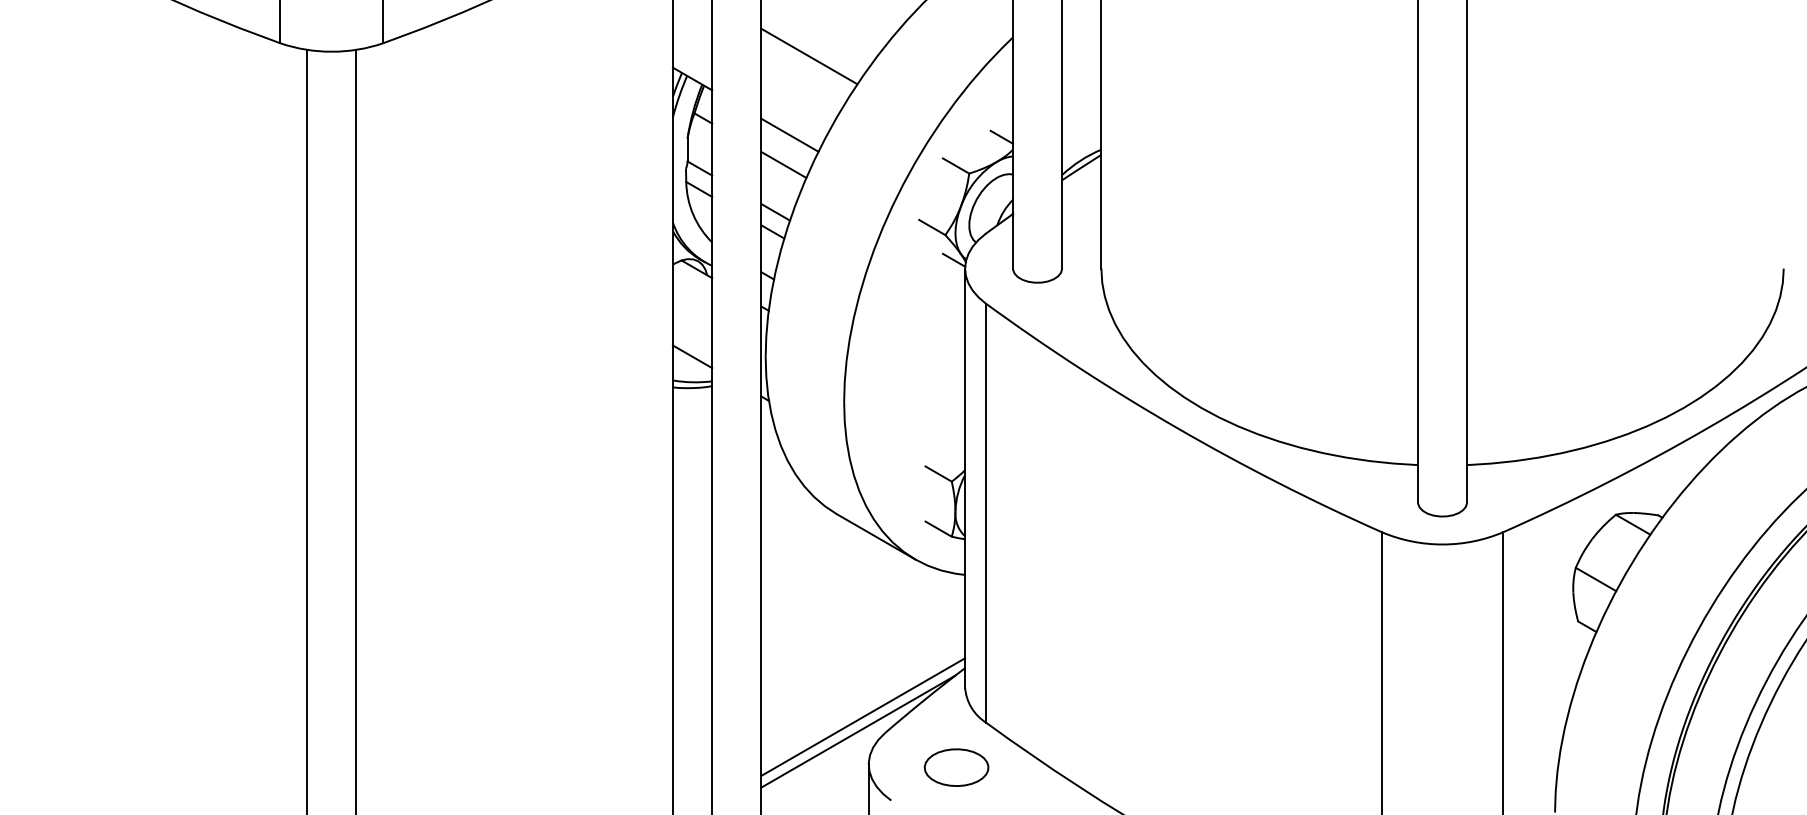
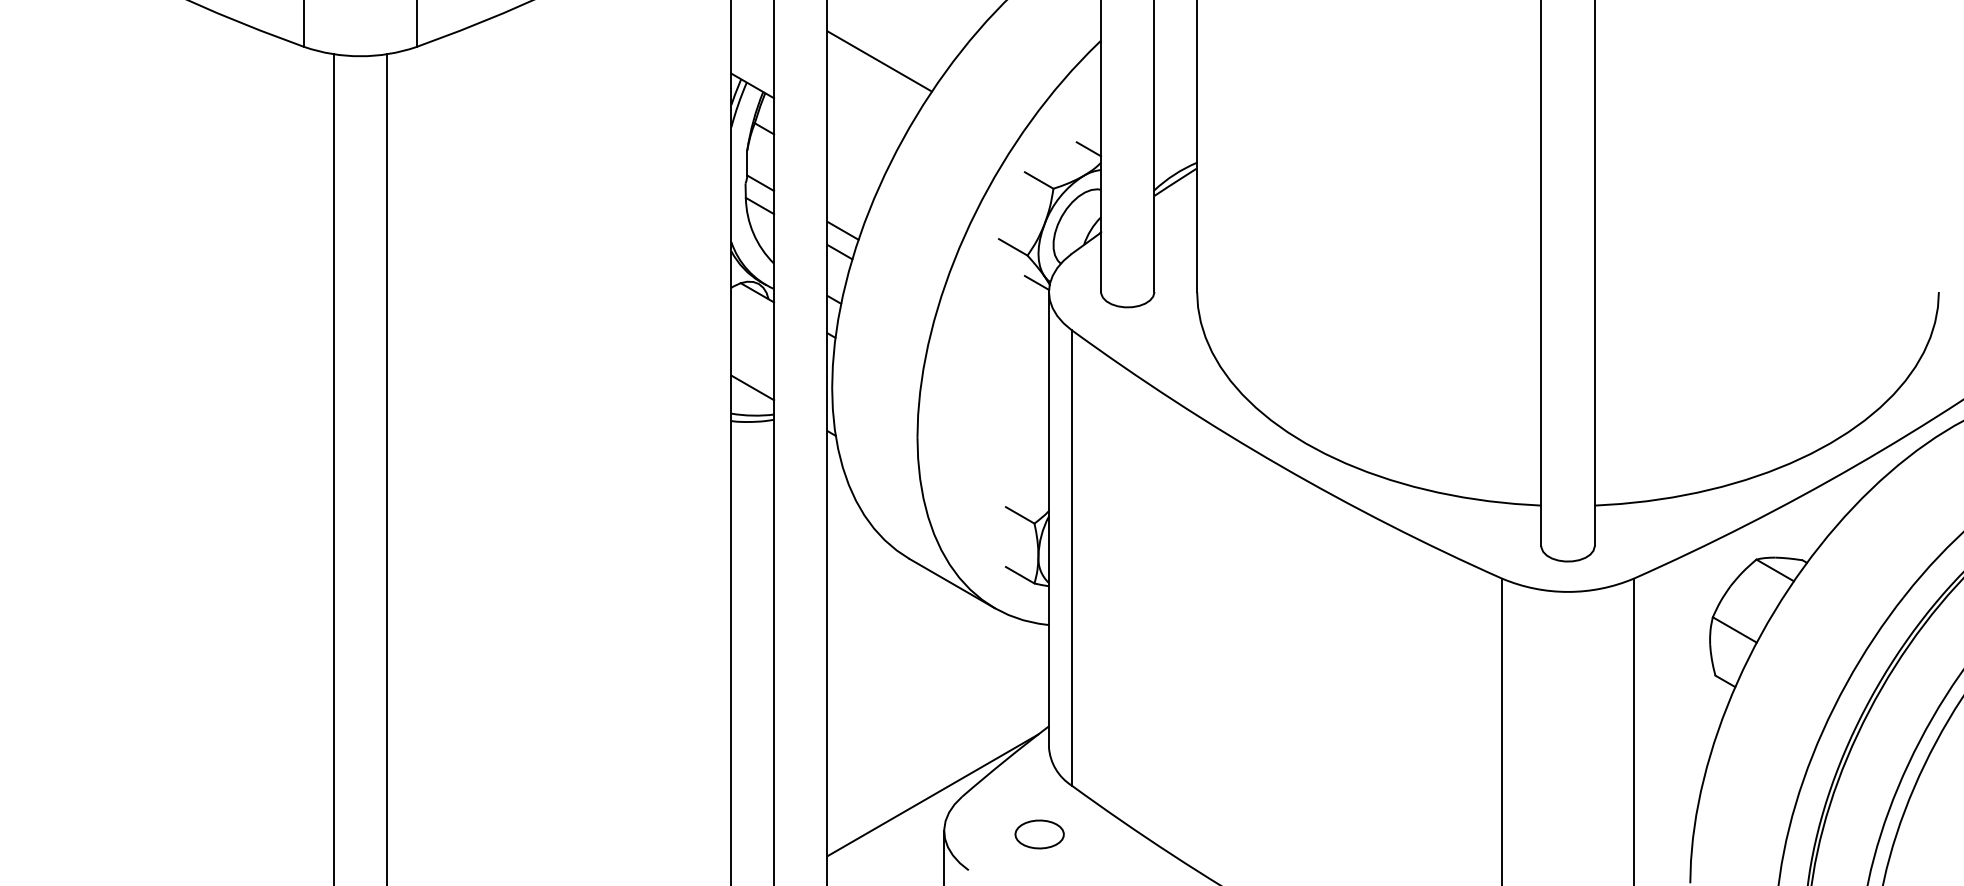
line: (789, 134) -> (858, 146), removed
line: (783, 164) -> (851, 178), removed
line: (863, 716) -> (938, 778), removed
part: (956, 767) -> (1039, 834), size x0.7

